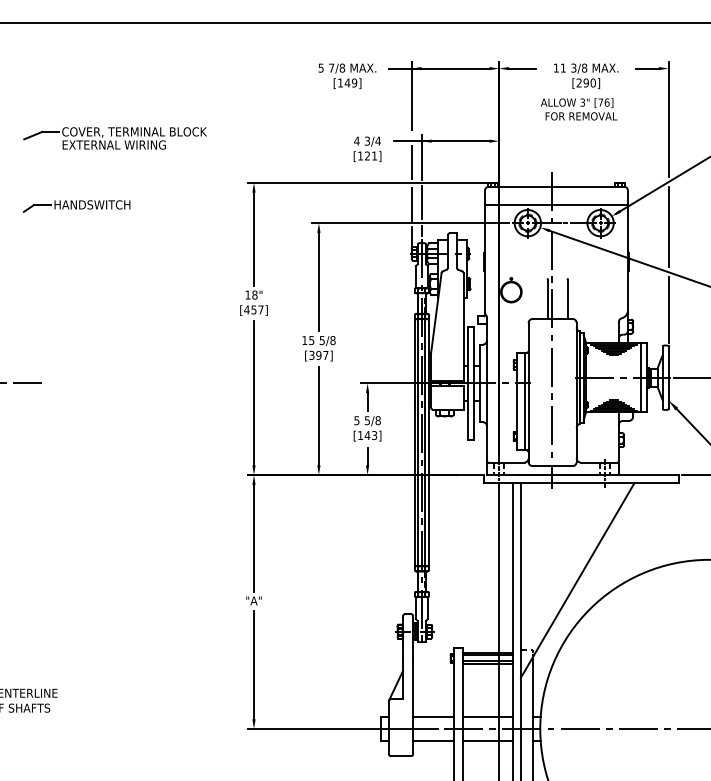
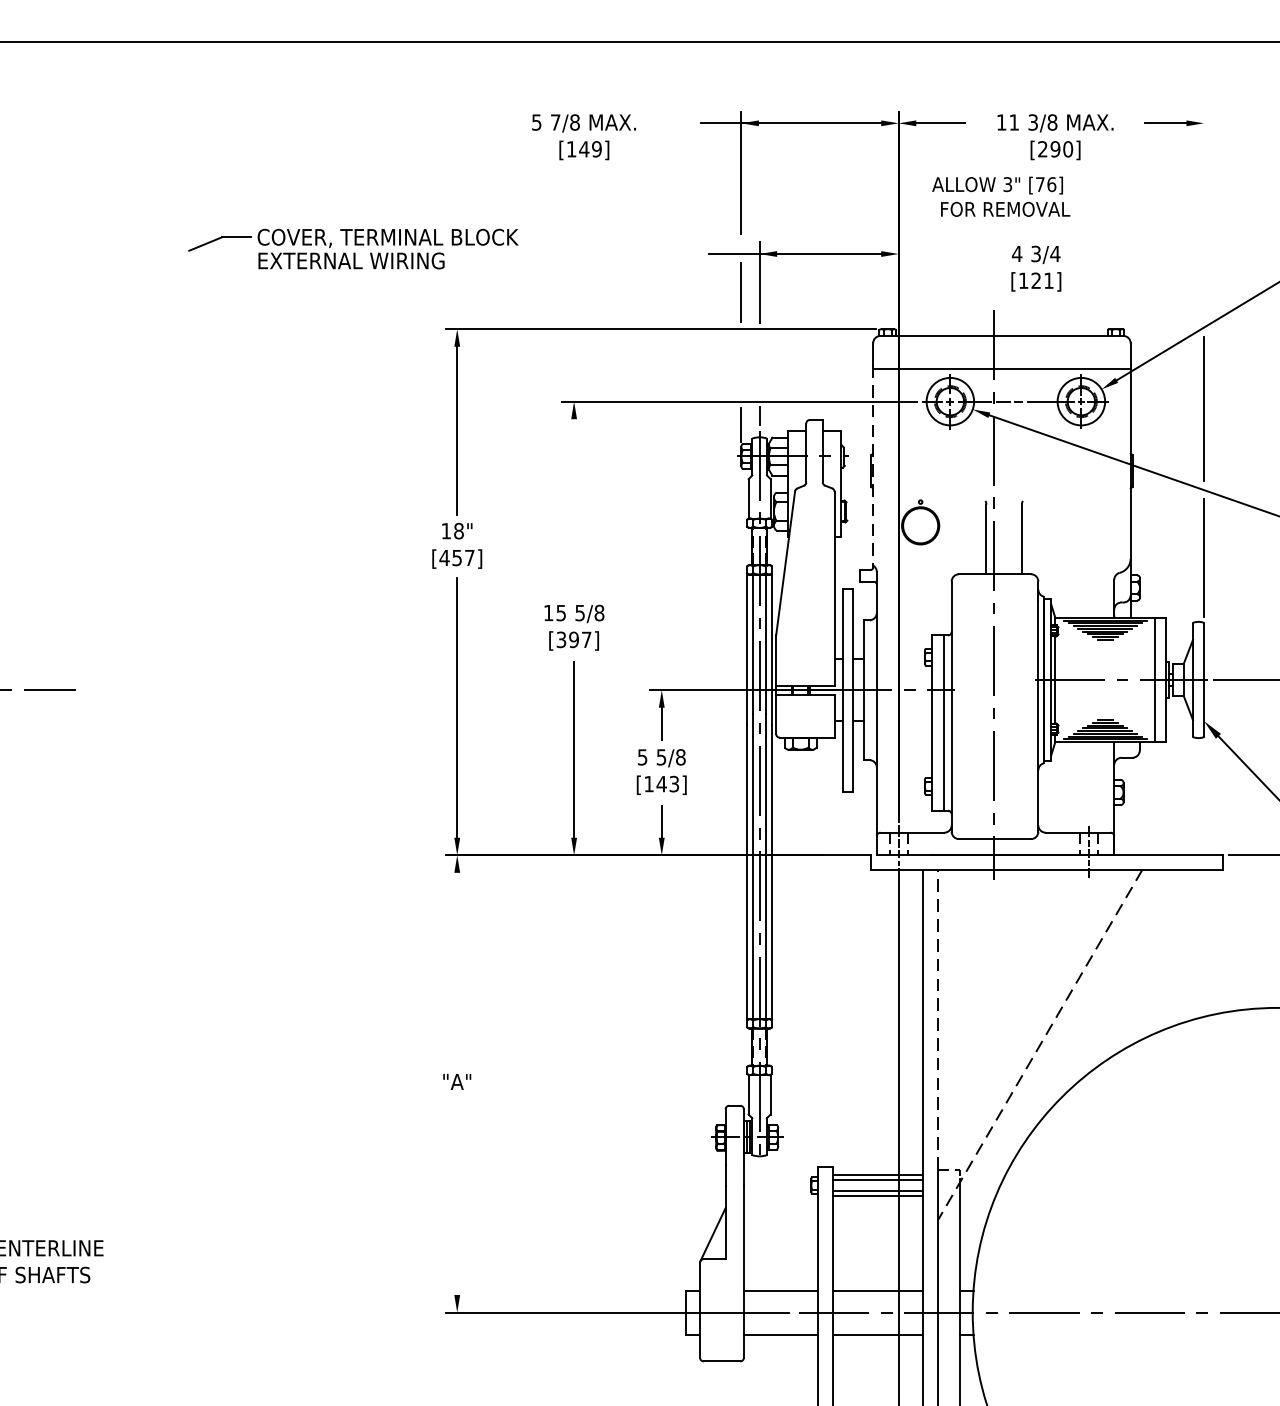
text: (347, 75) -> (584, 135), moved
text: (579, 109) -> (1001, 196), moved
line: (668, 119) -> (1203, 214), removed
part: (114, 138) -> (351, 249), moved
text: (367, 149) -> (1036, 269), moved
line: (421, 202) -> (758, 364), removed
line: (411, 203) -> (740, 366), removed
part: (76, 206) -> (137, 371), removed
line: (484, 259) -> (872, 467), solid -> dashed
line: (318, 281) -> (573, 506), removed
line: (254, 538) -> (458, 969), removed
line: (520, 565) -> (937, 1018), solid -> dashed
line: (577, 580) -> (1039, 1045), solid -> dashed
line: (254, 665) -> (458, 1198), removed

